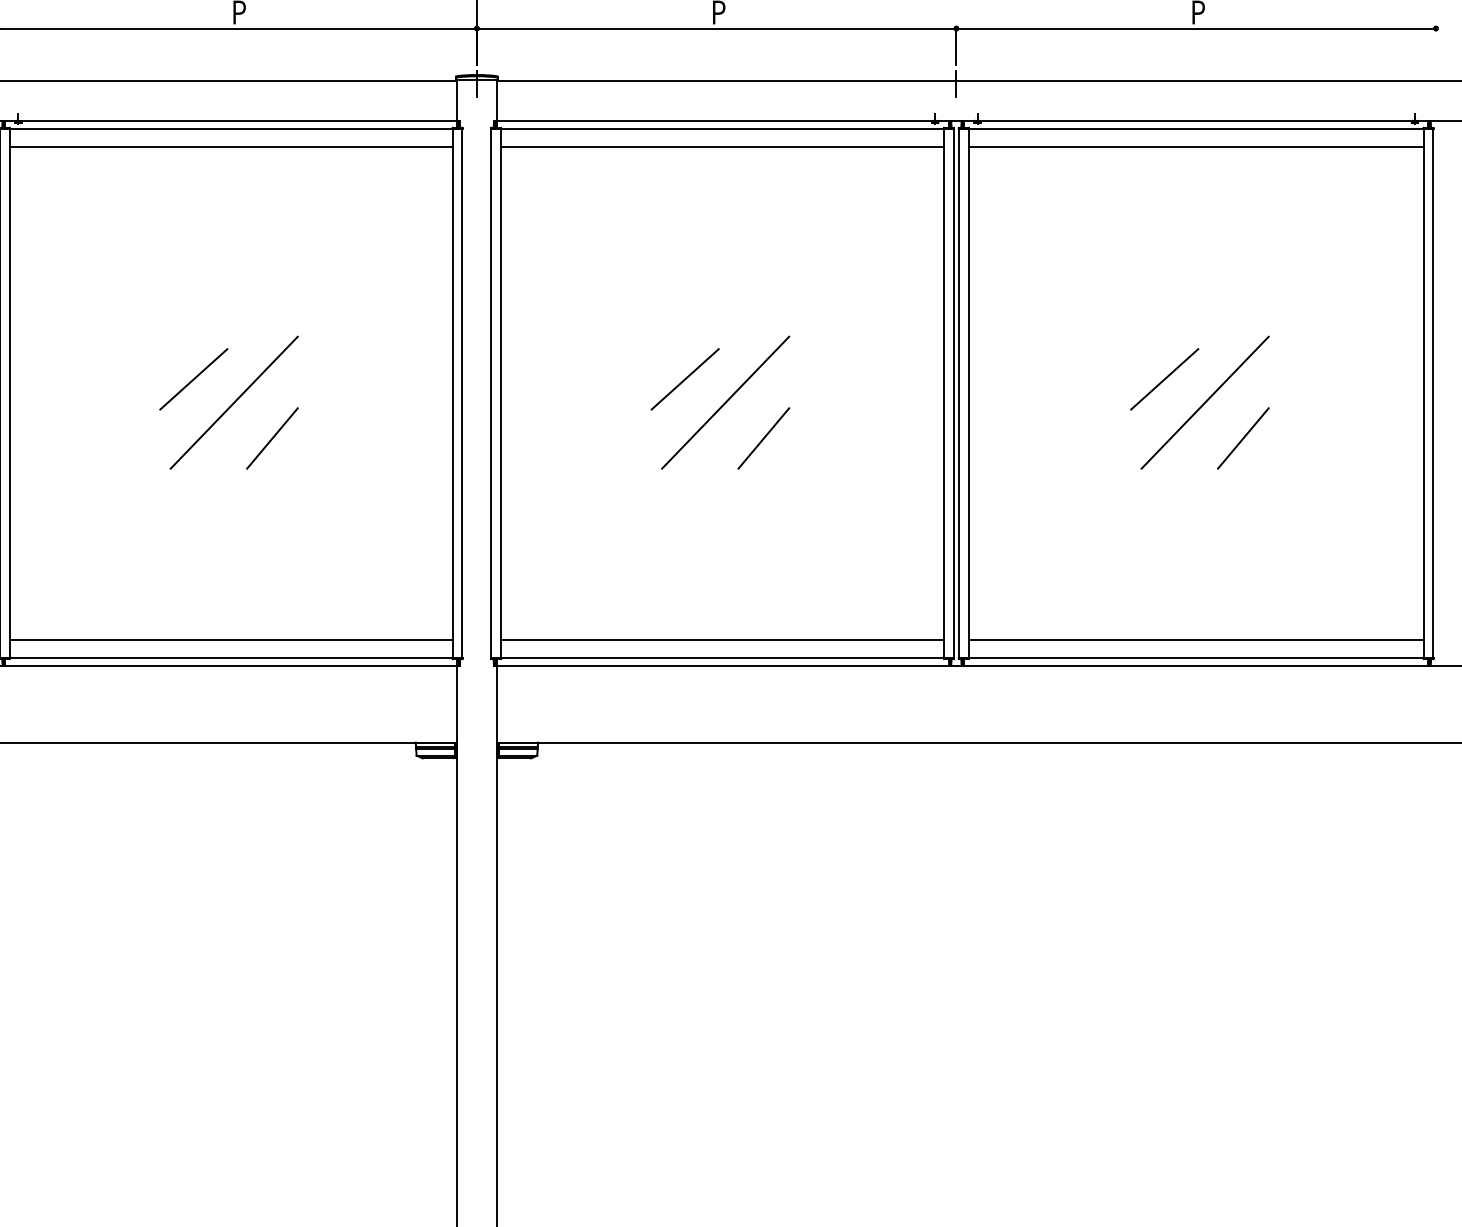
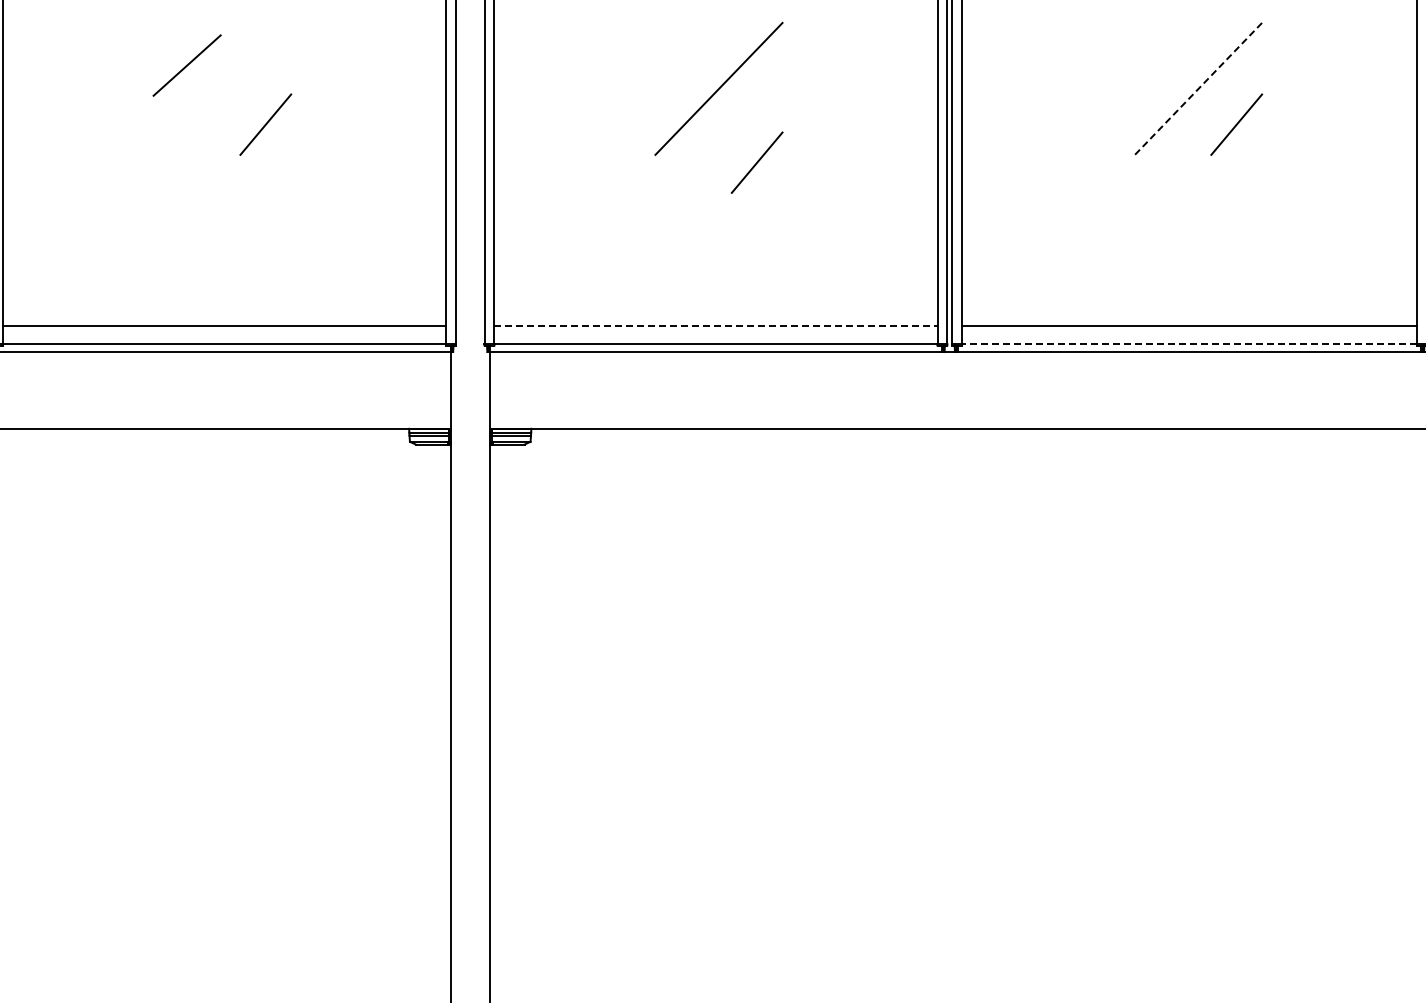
line: (684, 379) -> (677, 65), removed
line: (1164, 379) -> (1157, 65), removed
line: (233, 402) -> (226, 88), removed
line: (1205, 402) -> (1198, 88), solid -> dashed
line: (763, 438) -> (756, 162), moved
line: (722, 639) -> (715, 325), solid -> dashed
line: (1196, 658) -> (1189, 344), solid -> dashed

